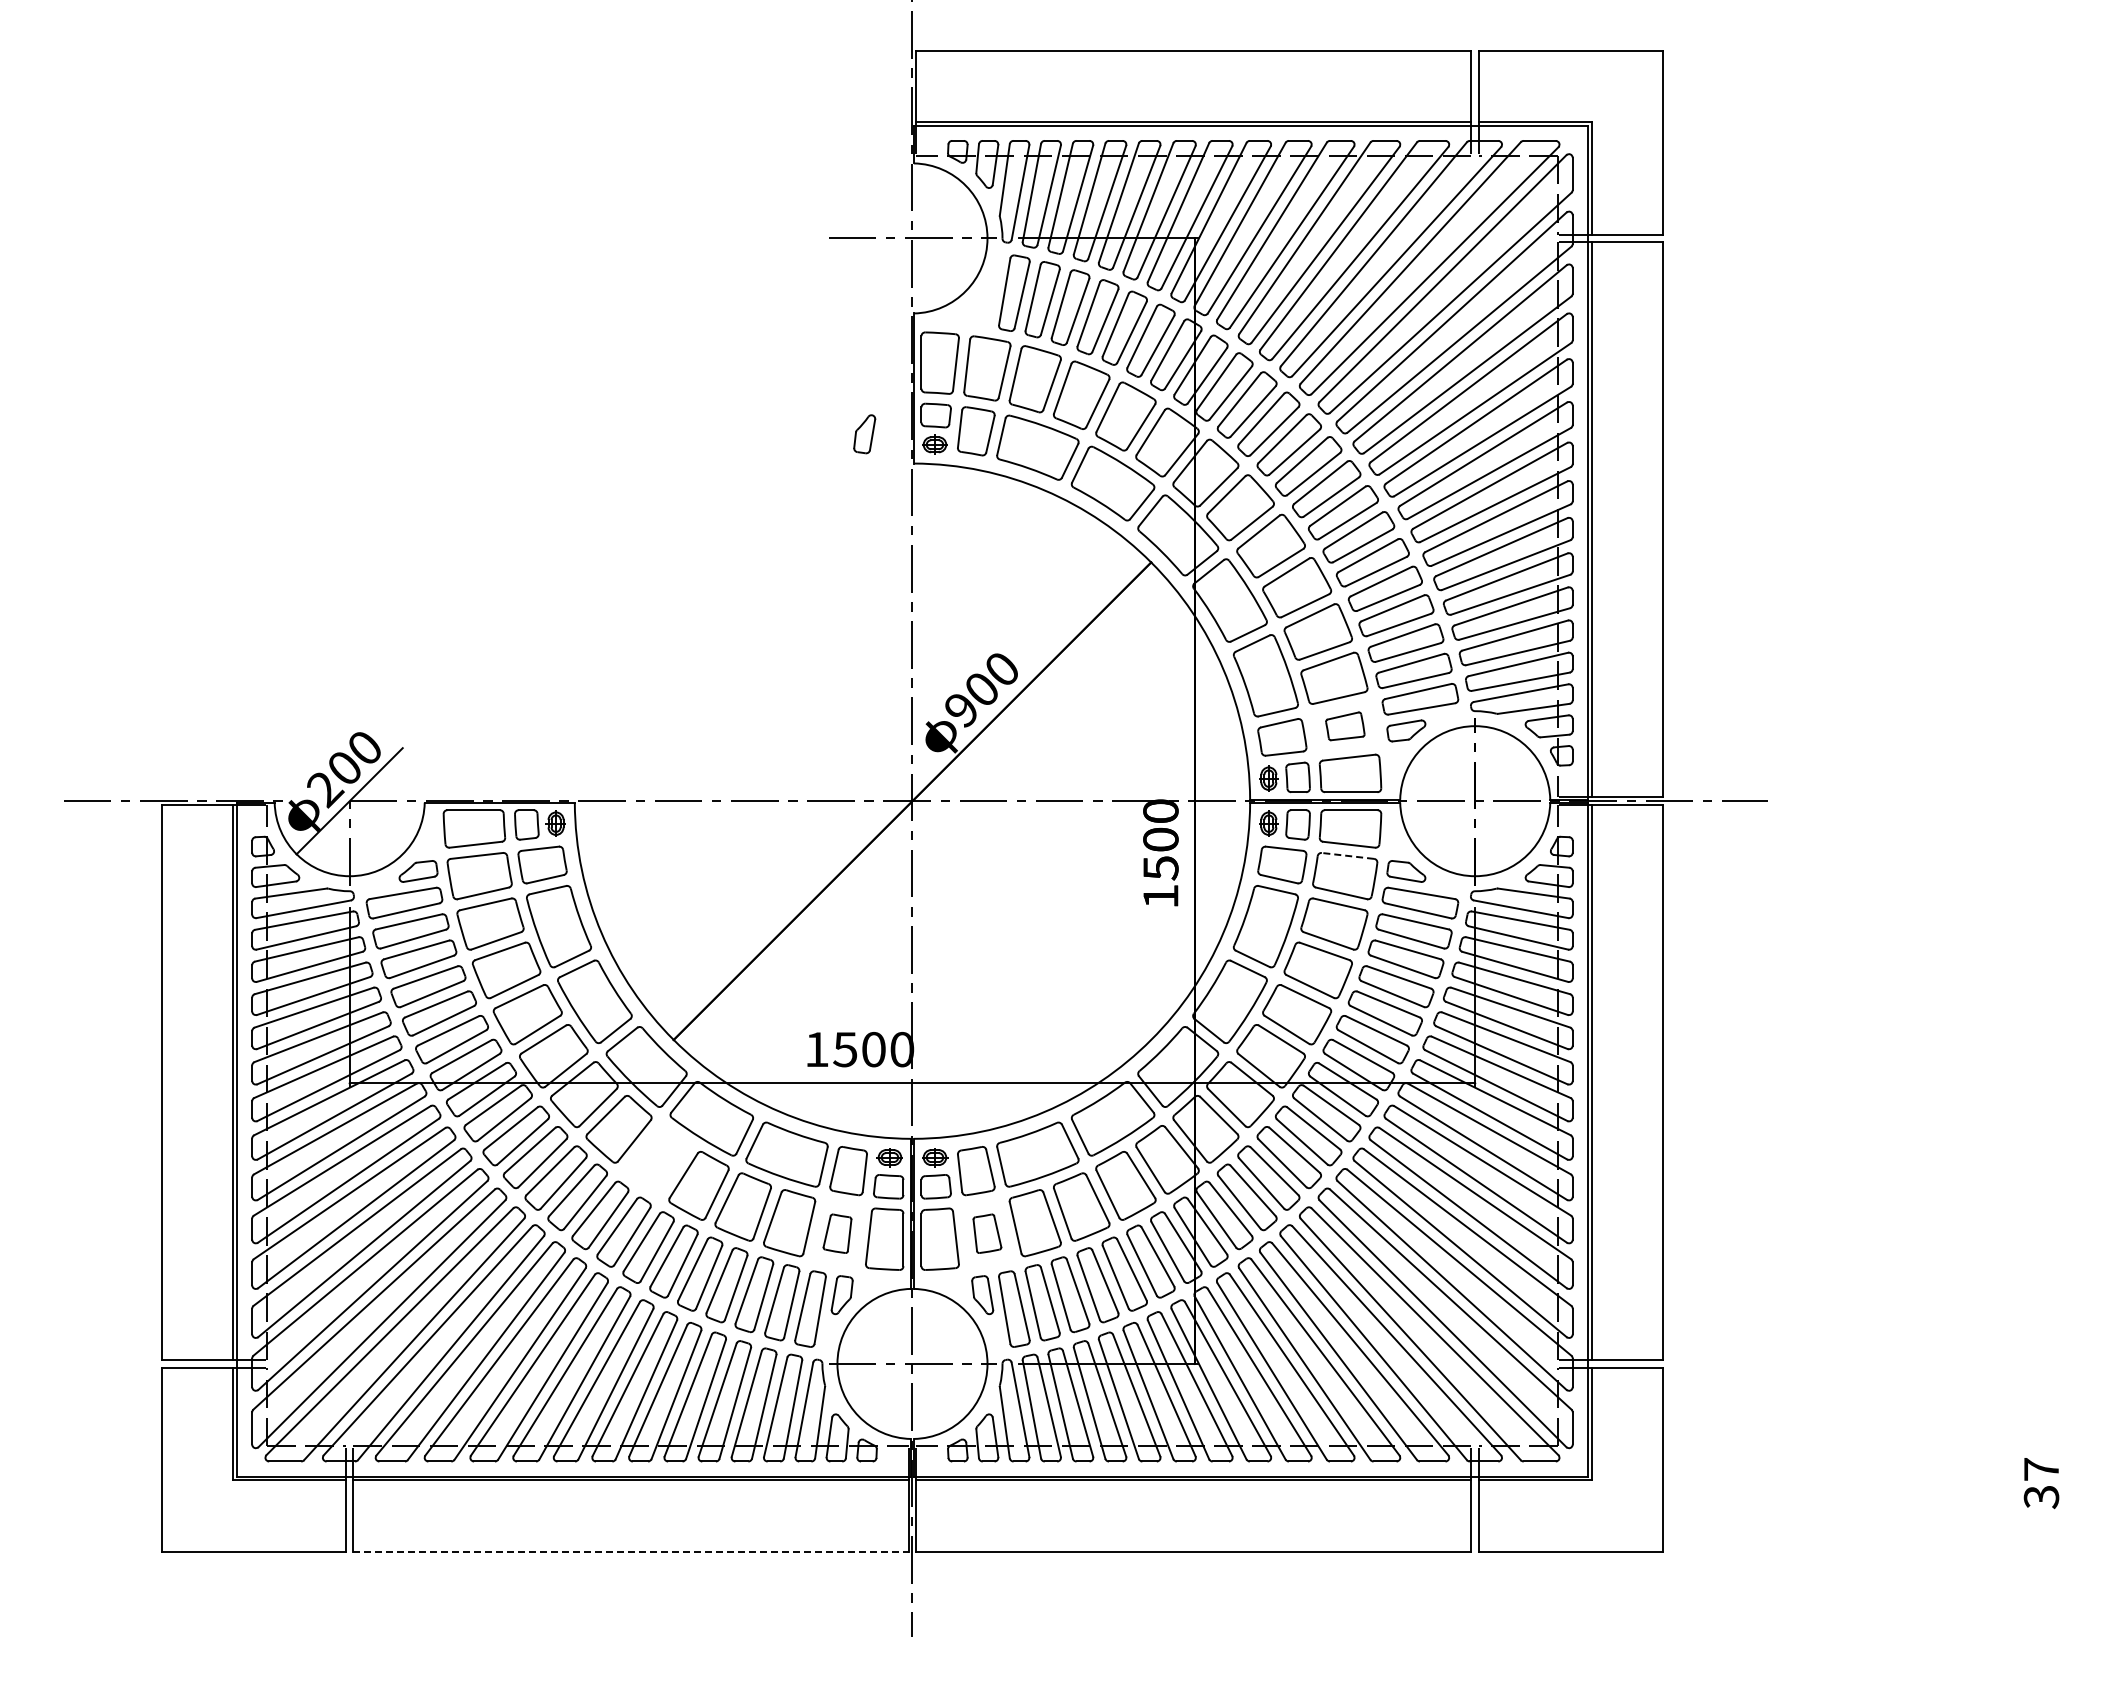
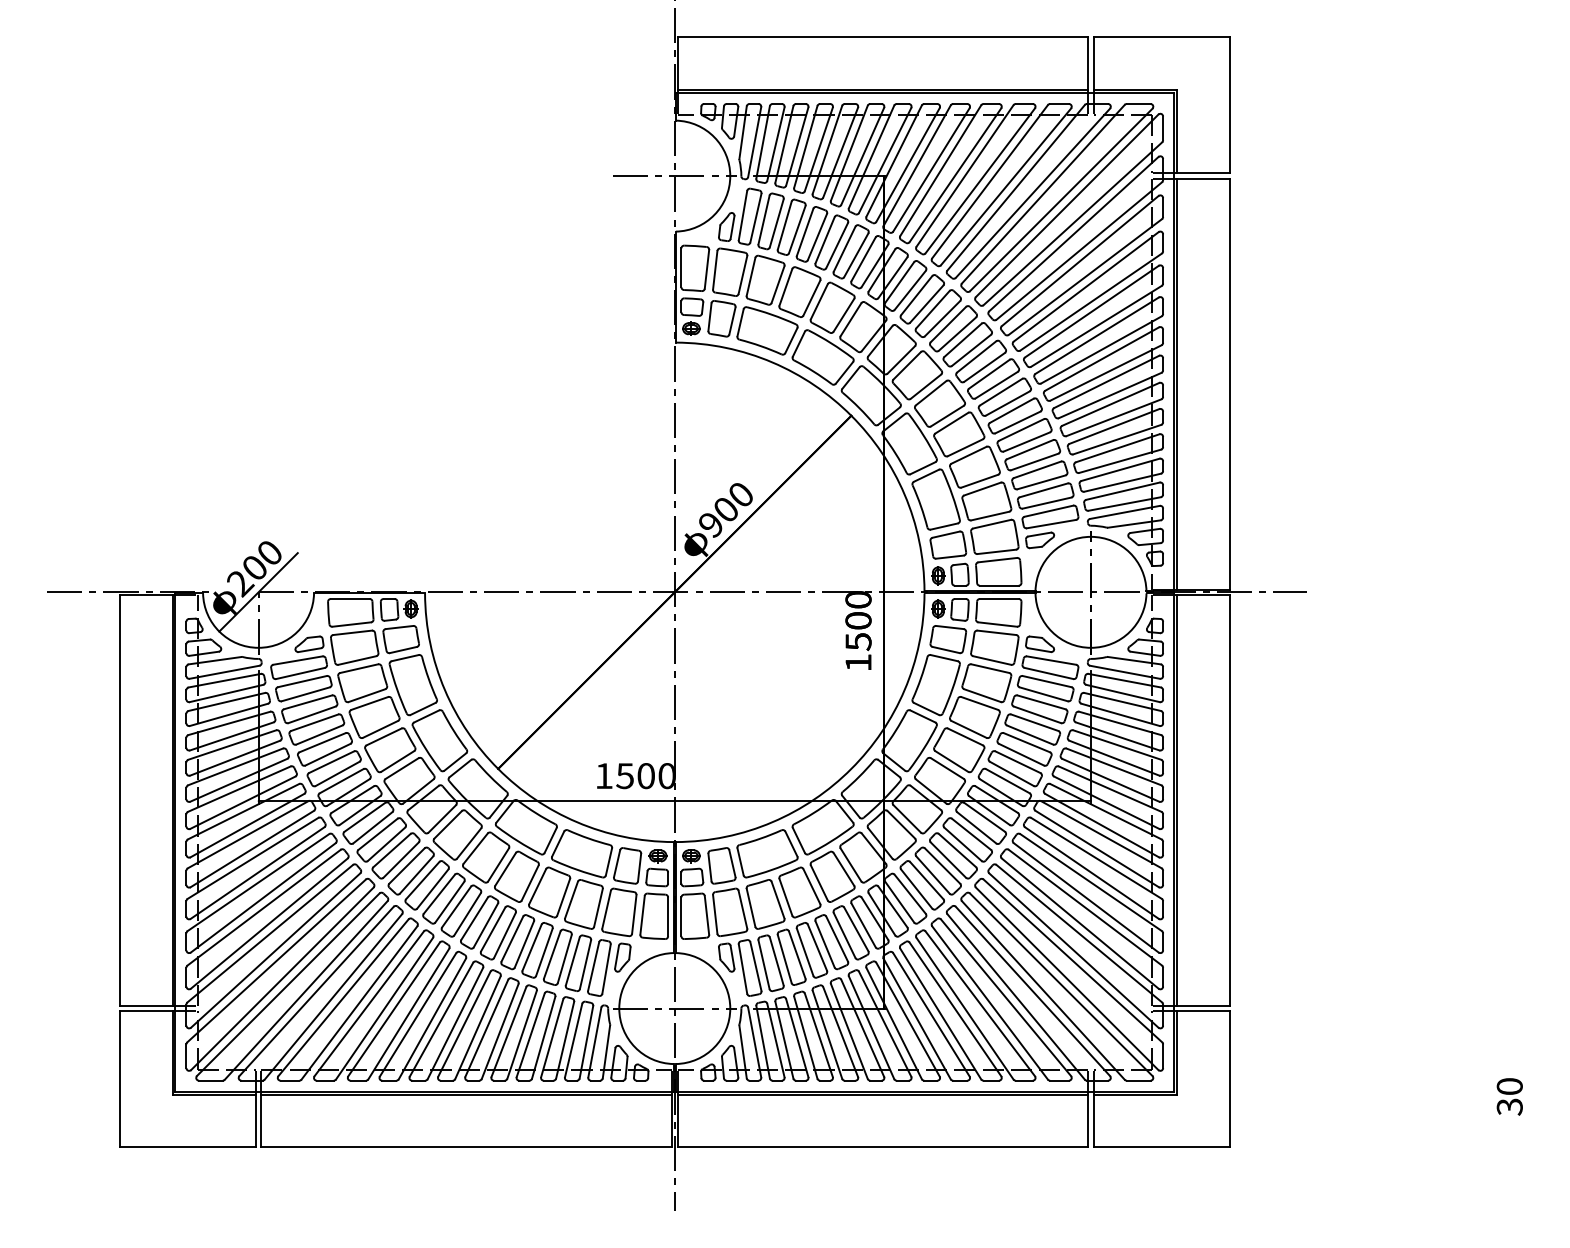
part: (864, 434) -> (726, 227), moved
part: (1345, 726) -> (995, 537), size x1.67
line: (1347, 855) -> (996, 632), dashed -> solid
part: (657, 1159) -> (486, 857), added
part: (837, 1233) -> (619, 912), size x1.67
part: (987, 1233) -> (730, 912), size x1.67
text: (2041, 1469) -> (1509, 1086), 37 -> 30
line: (631, 1551) -> (466, 1147), dashed -> solid

